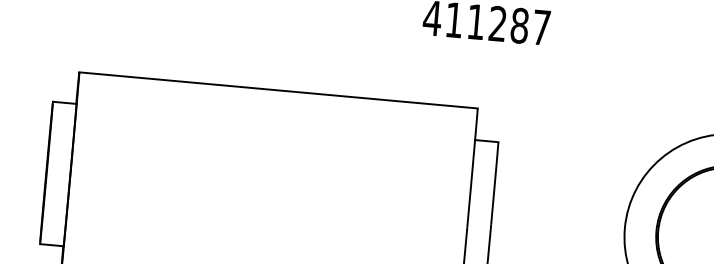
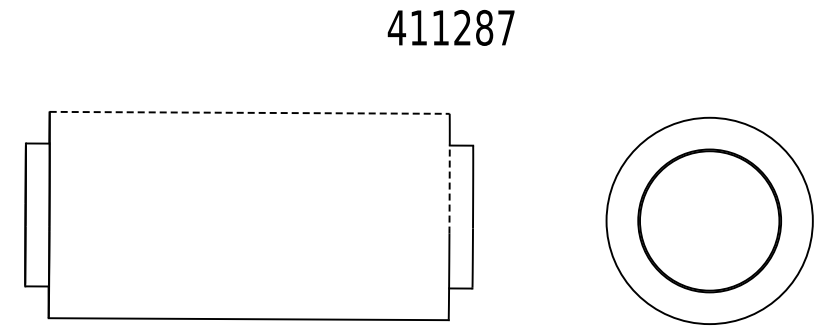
line: (278, 90) -> (249, 112), solid -> dashed
arc: (471, 183) -> (449, 189), solid -> dashed

